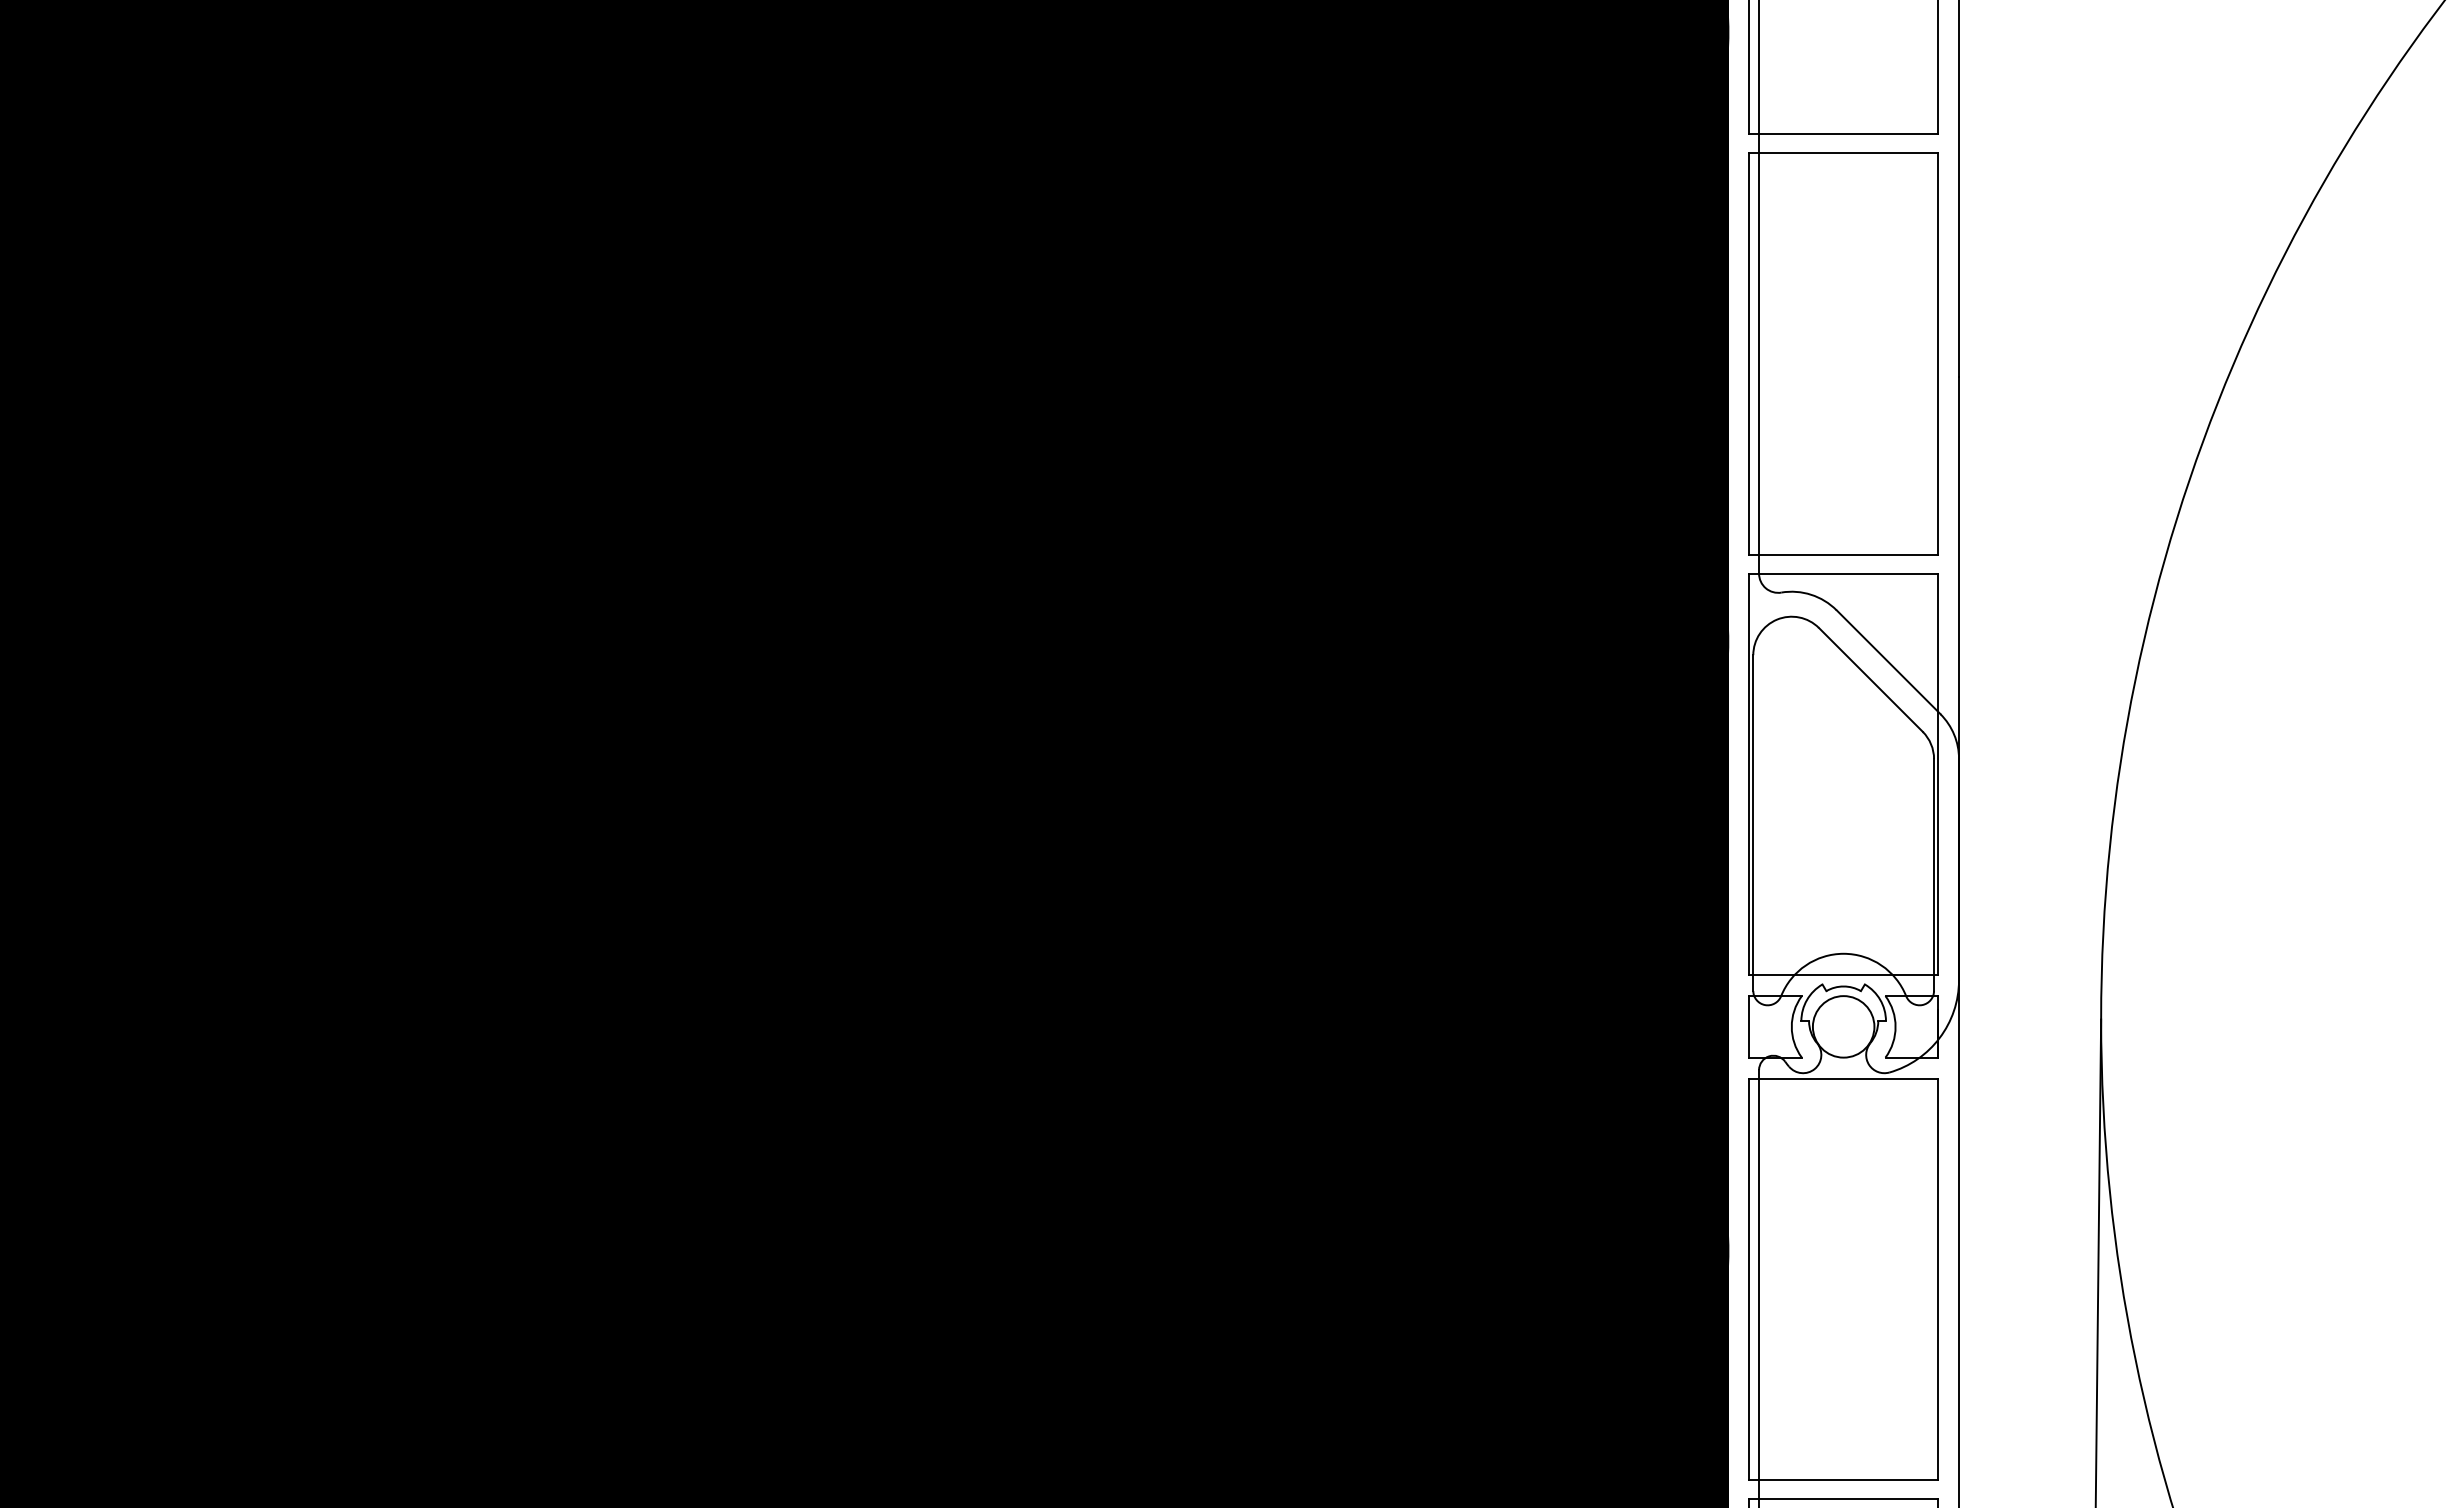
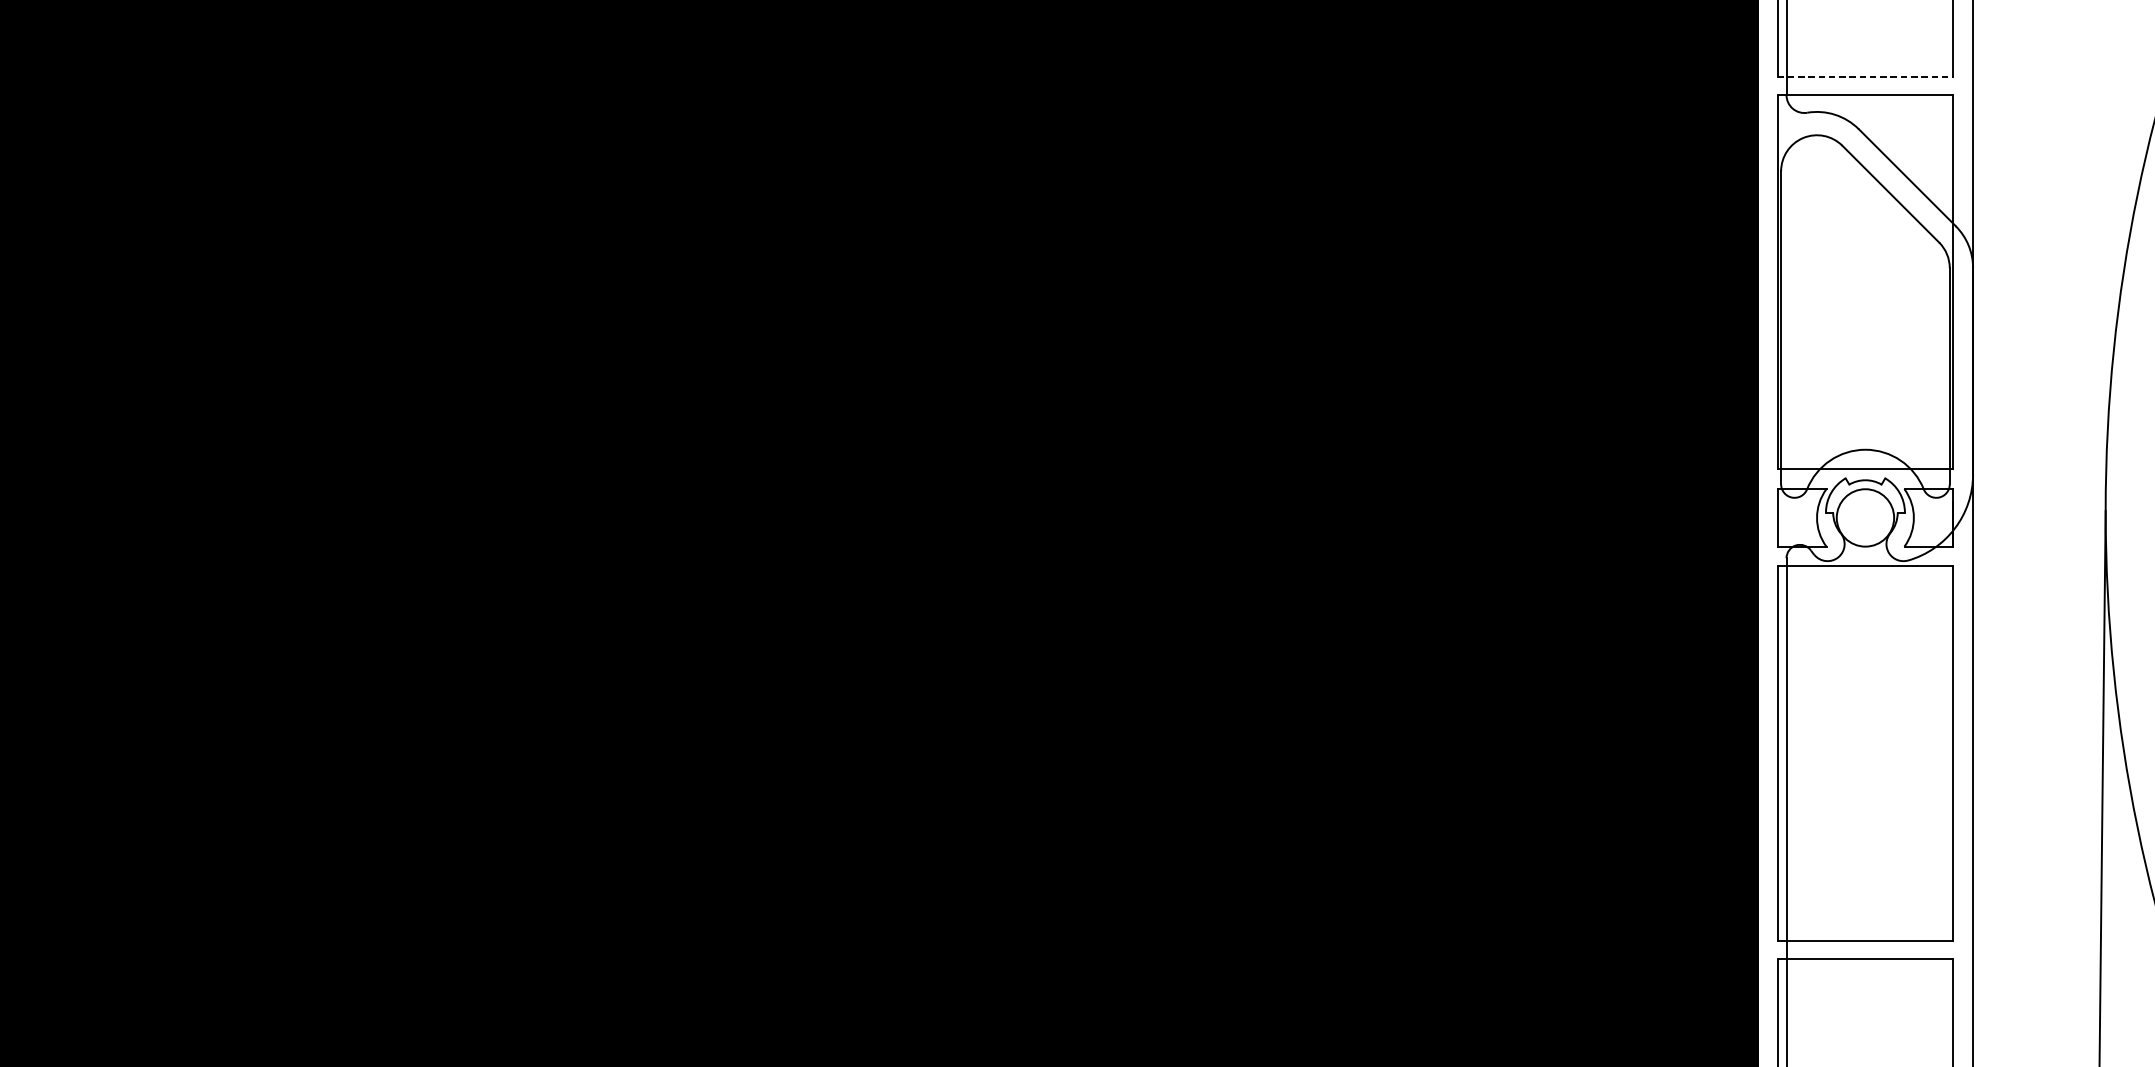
line: (1844, 554) -> (1866, 77), solid -> dashed

